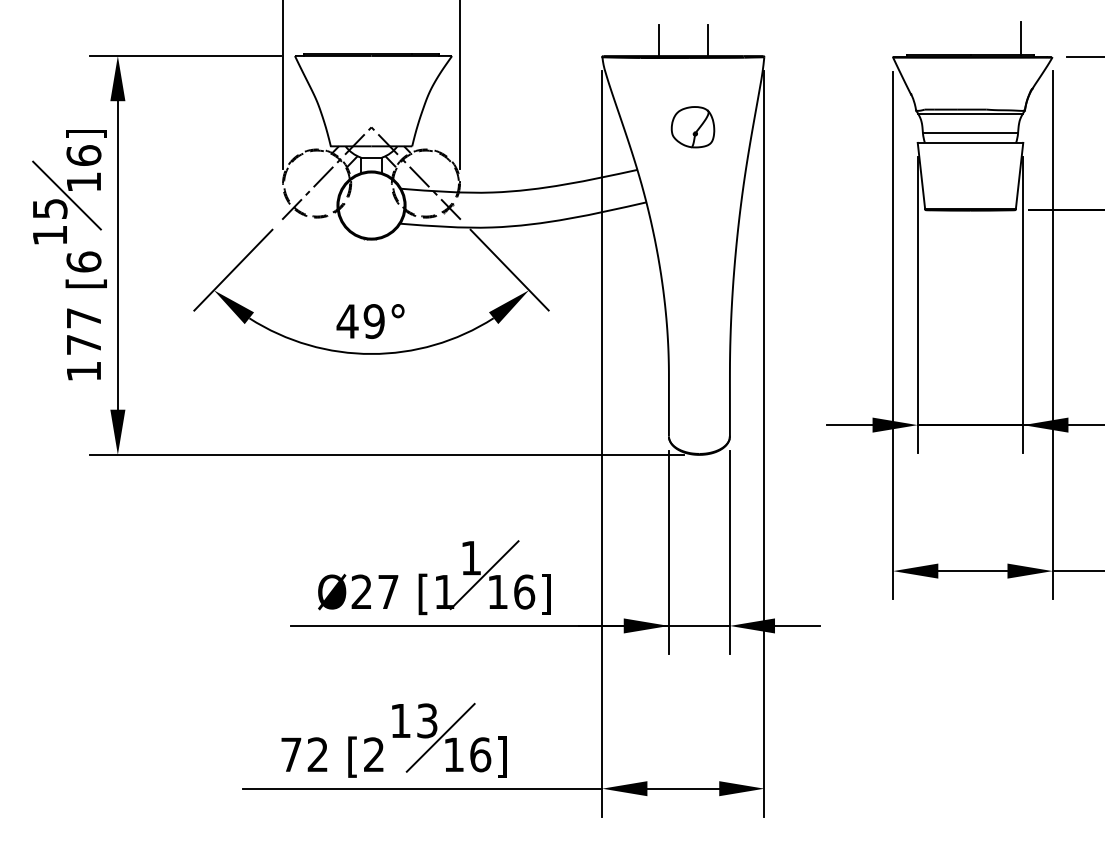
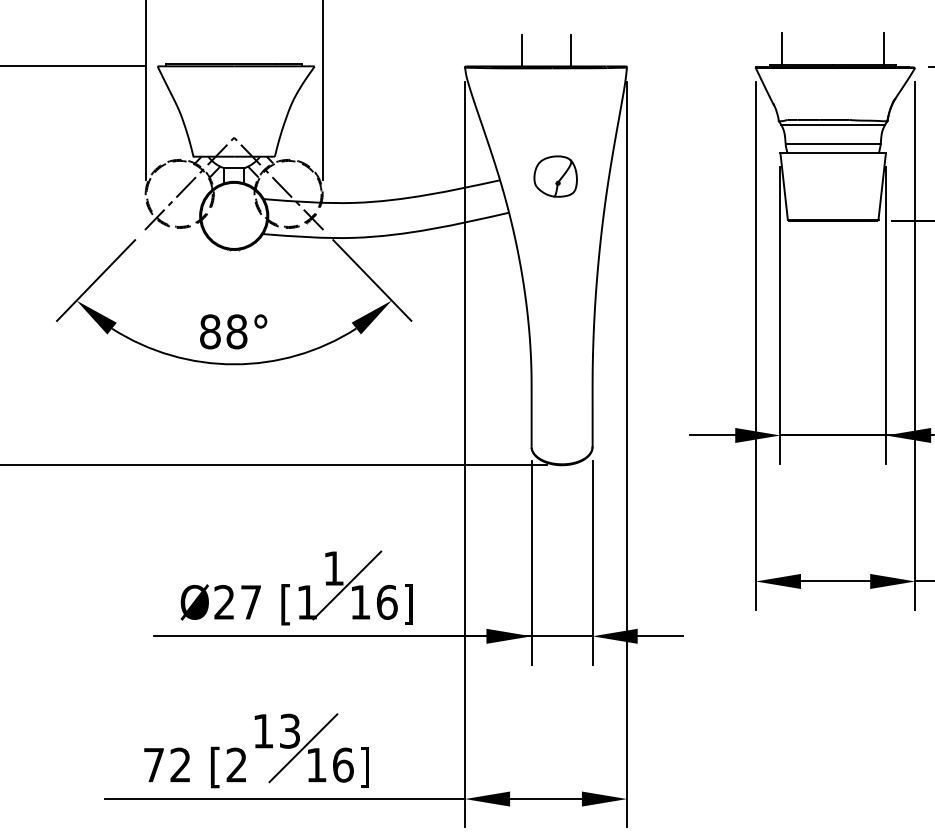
line: (919, 38) -> (782, 48), added
part: (692, 127) -> (555, 176), moved
text: (360, 321) -> (223, 331), 49° -> 88°

